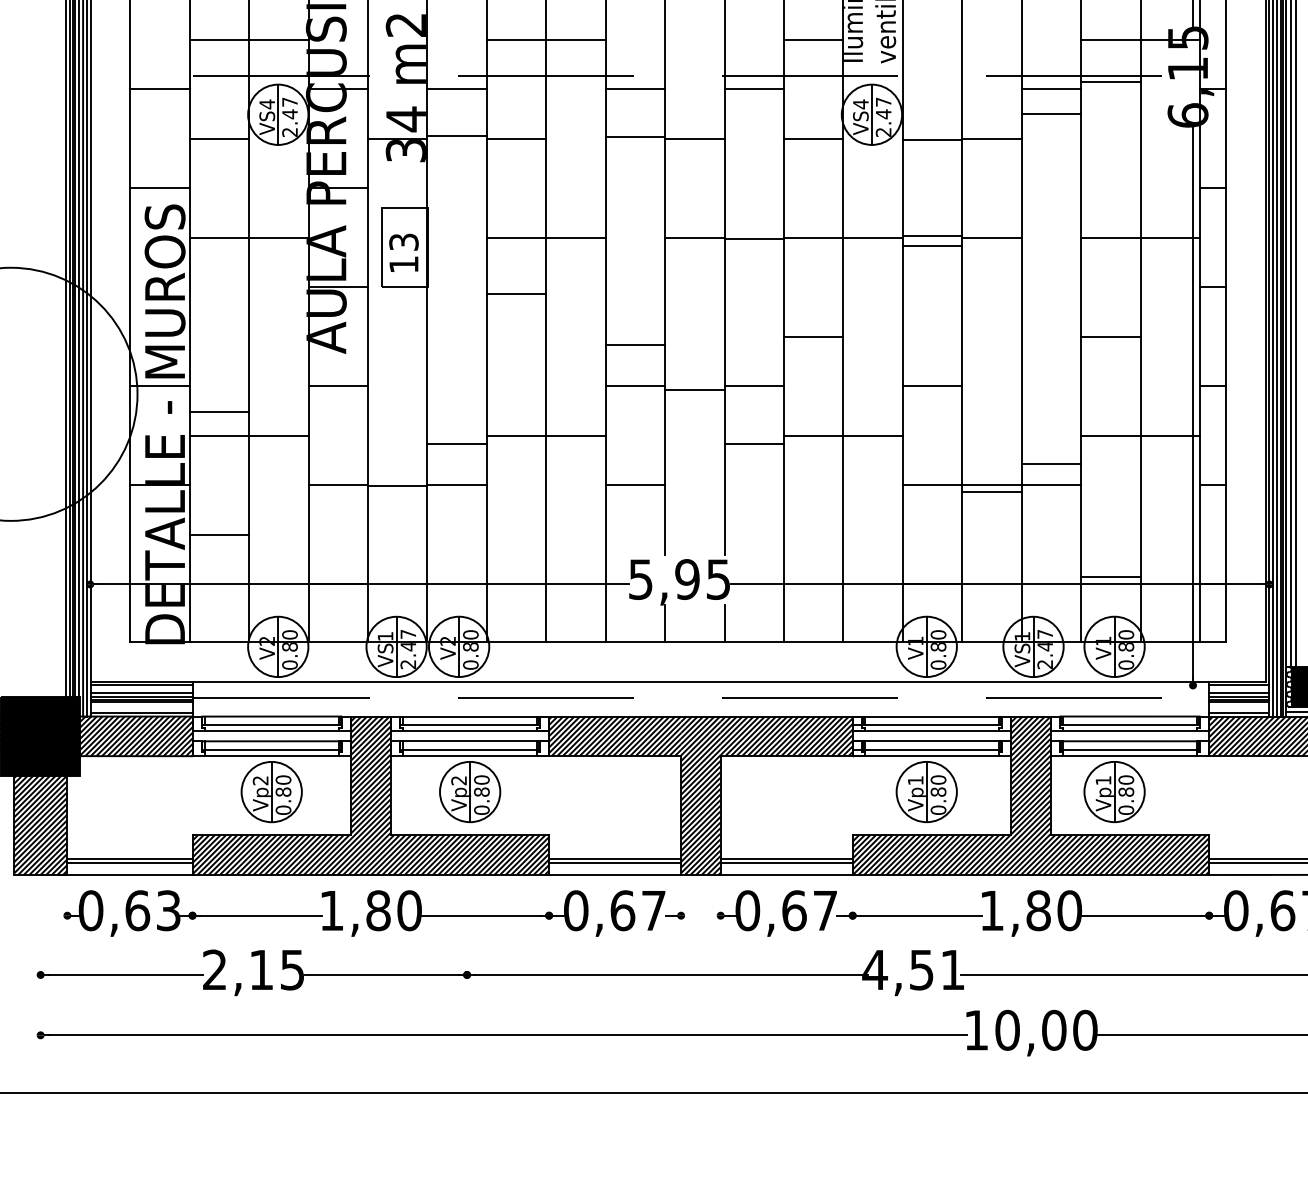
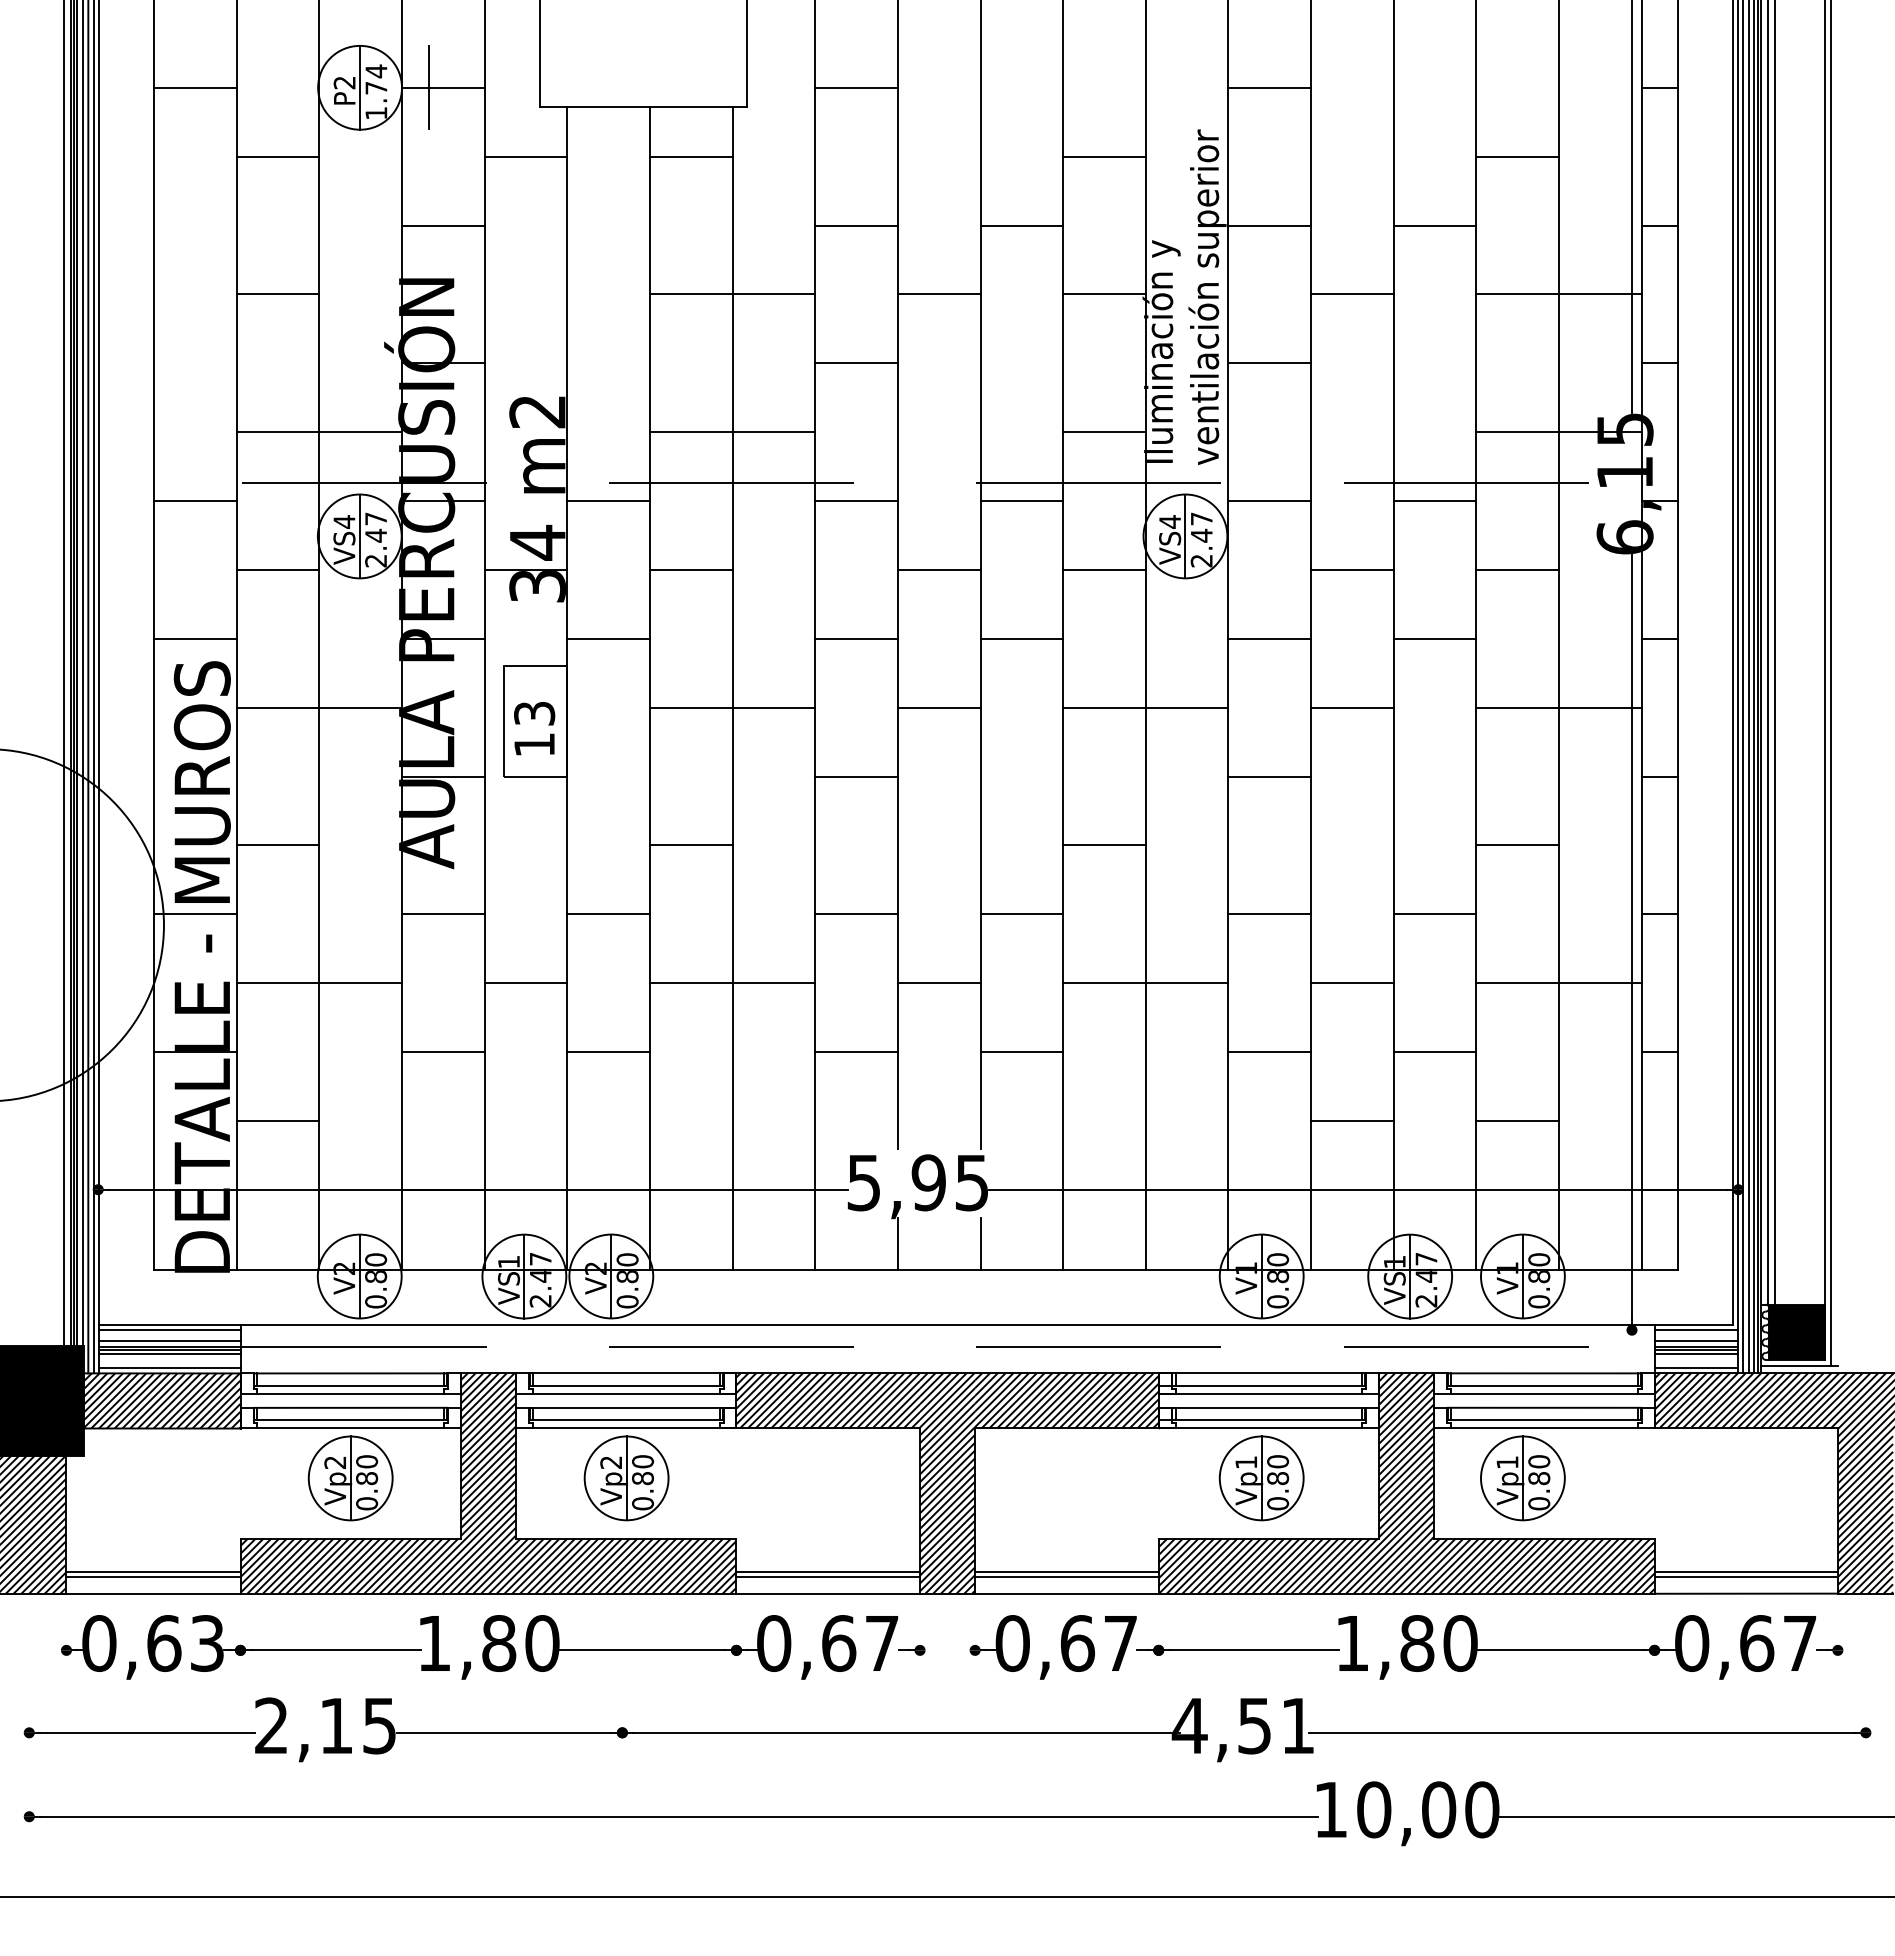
line: (1110, 81) -> (1517, 569), moved
line: (1051, 114) -> (1434, 638), moved
line: (457, 135) -> (608, 638), moved
line: (635, 136) -> (856, 638), moved
line: (932, 139) -> (1269, 501), moved
line: (932, 235) -> (1269, 638), moved
line: (754, 238) -> (1021, 638), moved
line: (932, 245) -> (1269, 776), moved
line: (516, 294) -> (690, 845), moved
line: (635, 344) -> (856, 776), moved
line: (694, 390) -> (938, 983), moved
line: (219, 411) -> (277, 845), moved
line: (754, 443) -> (1021, 1051), moved
line: (457, 444) -> (608, 914), moved
line: (1051, 464) -> (1434, 914), moved
line: (992, 485) -> (1352, 983), moved
line: (397, 486) -> (525, 983), moved
line: (992, 491) -> (1352, 1120), moved
line: (1110, 577) -> (1517, 1120), moved

